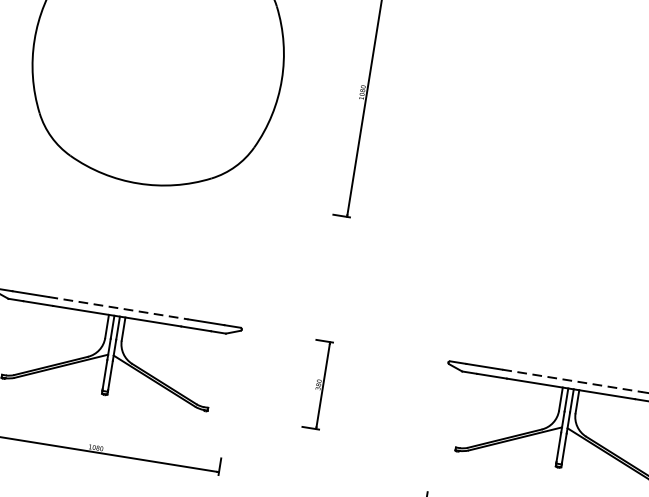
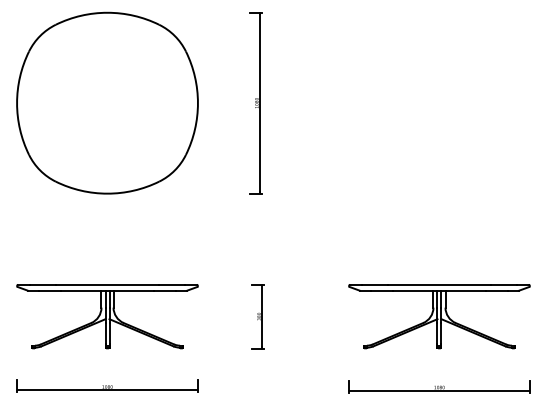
line: (119, 307) -> (108, 284), dashed -> solid
line: (572, 380) -> (439, 284), dashed -> solid

